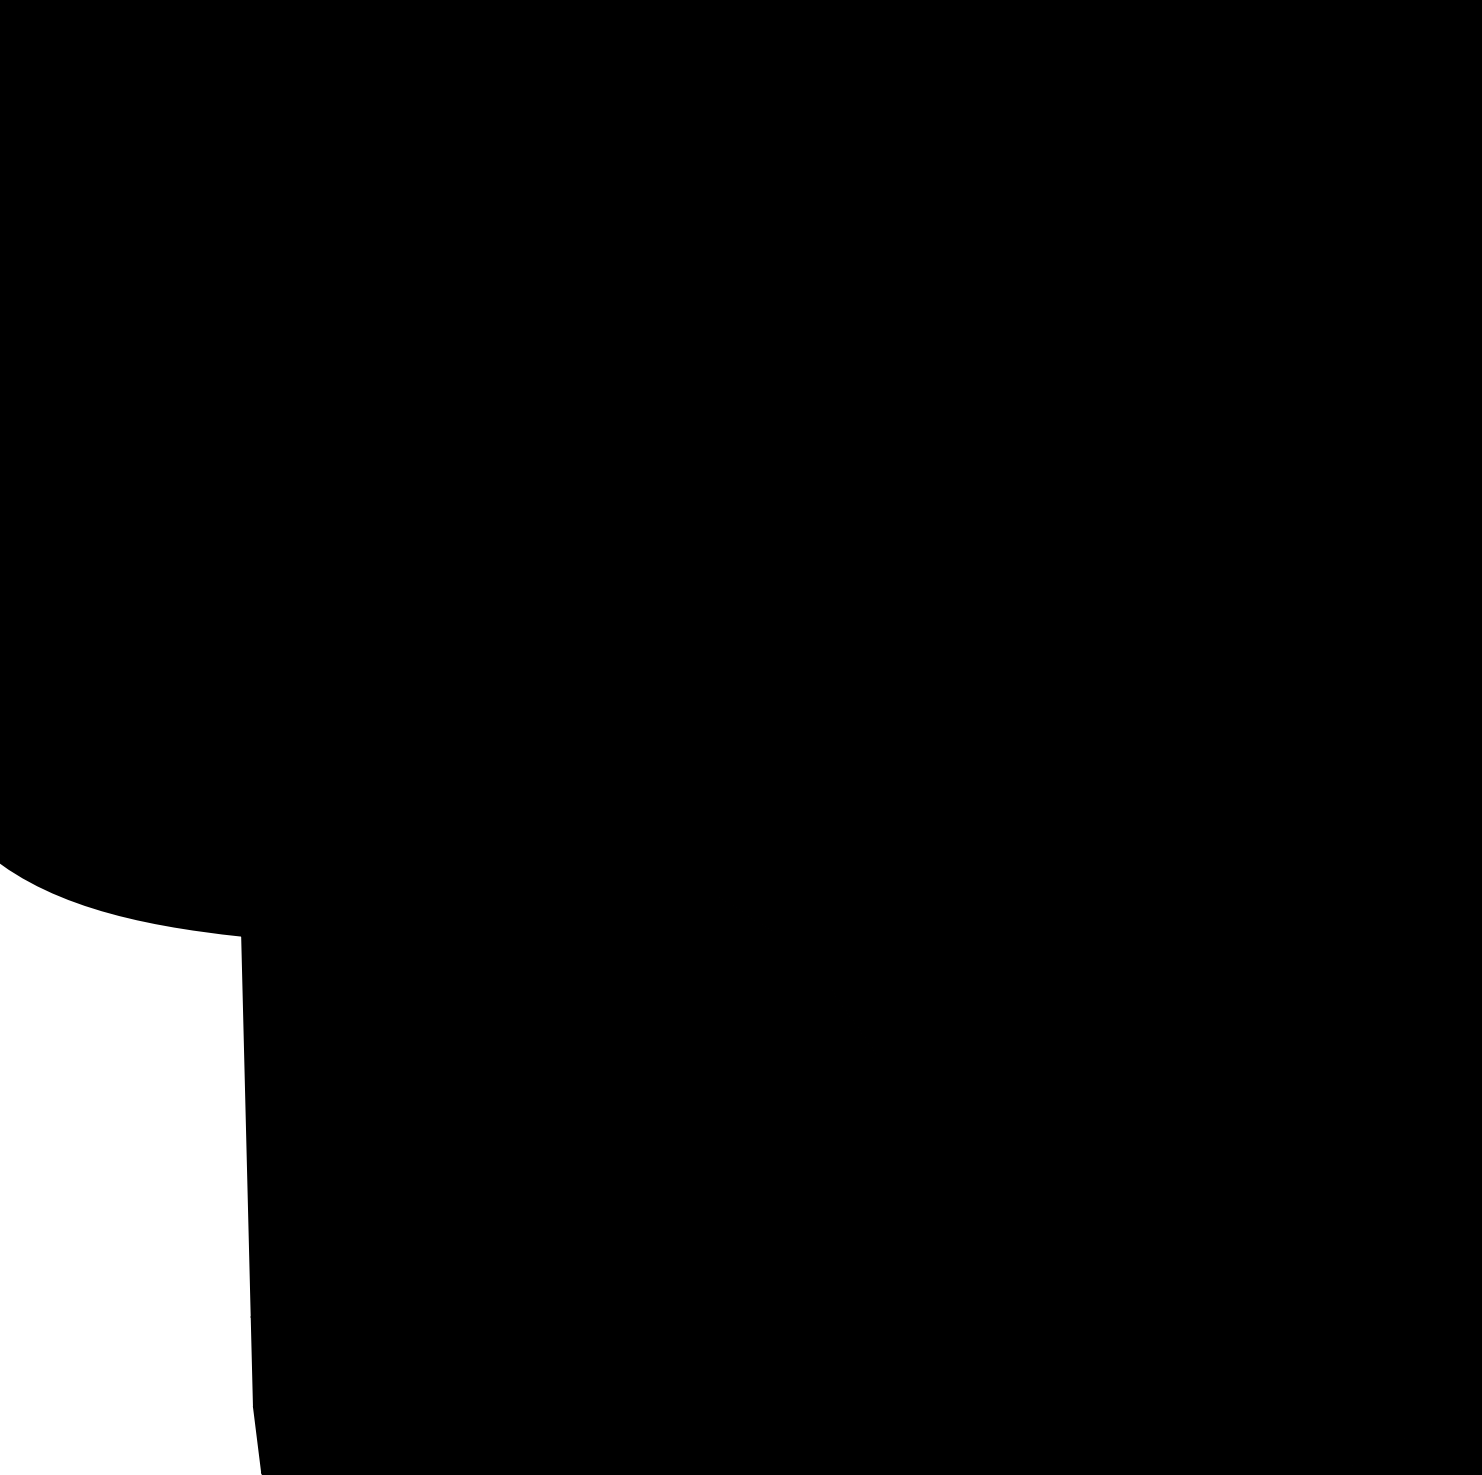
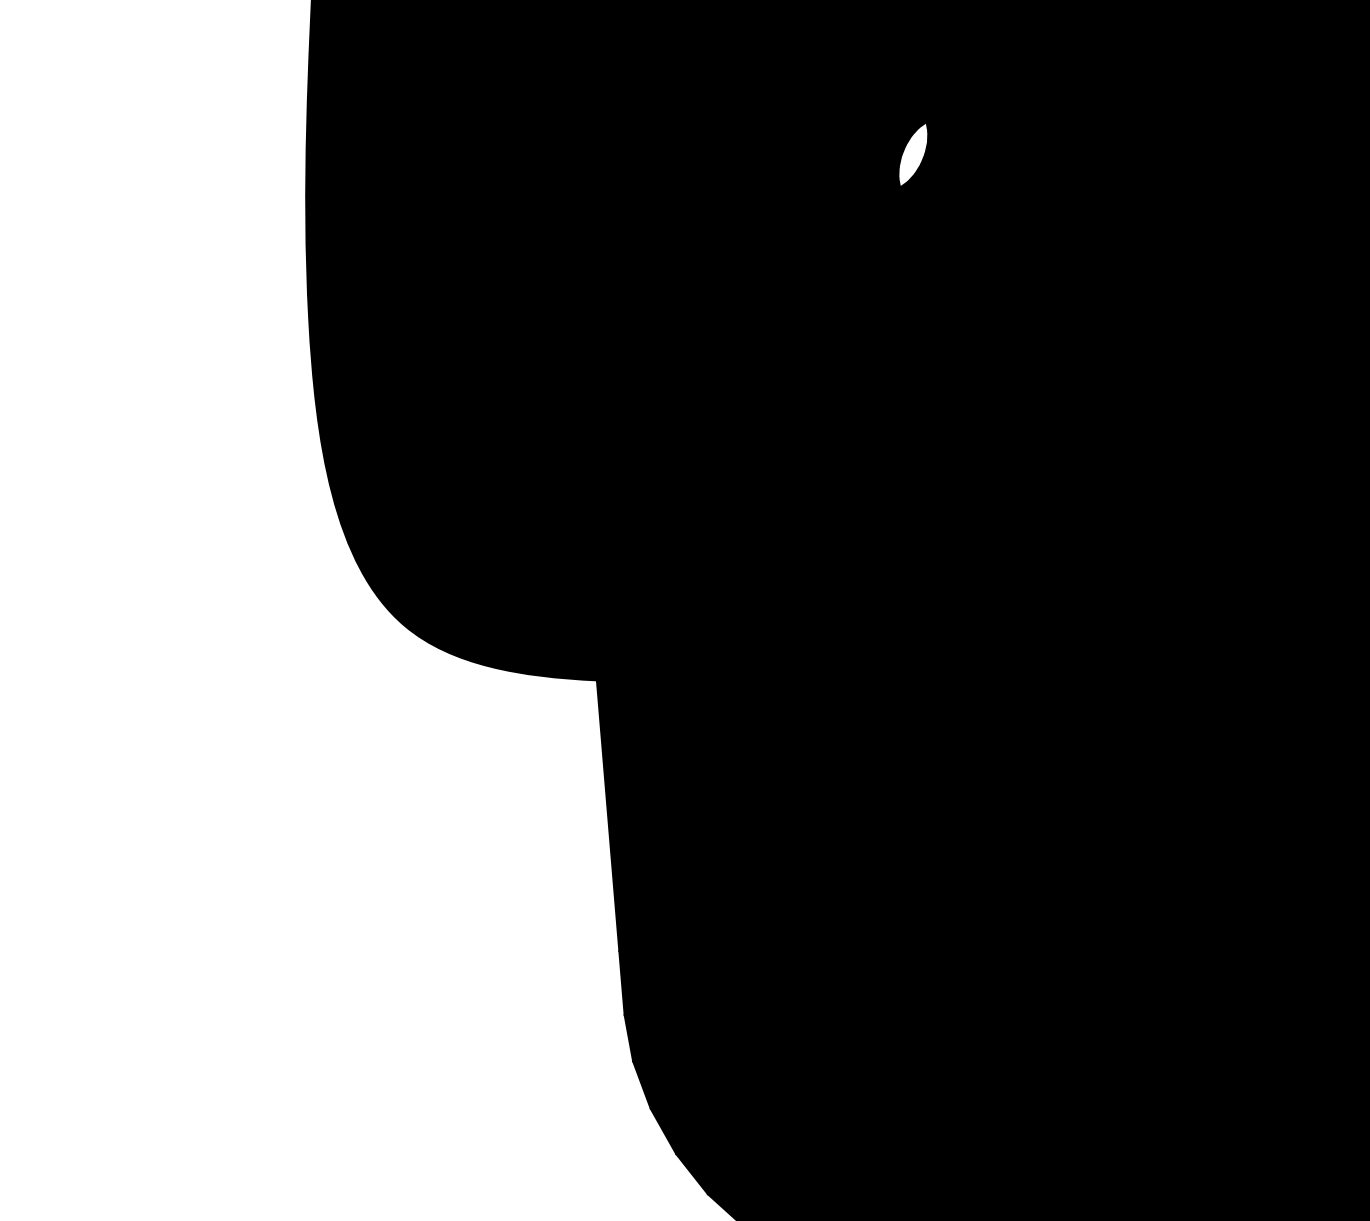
fill: (728, 224) -> (913, 154), removed

